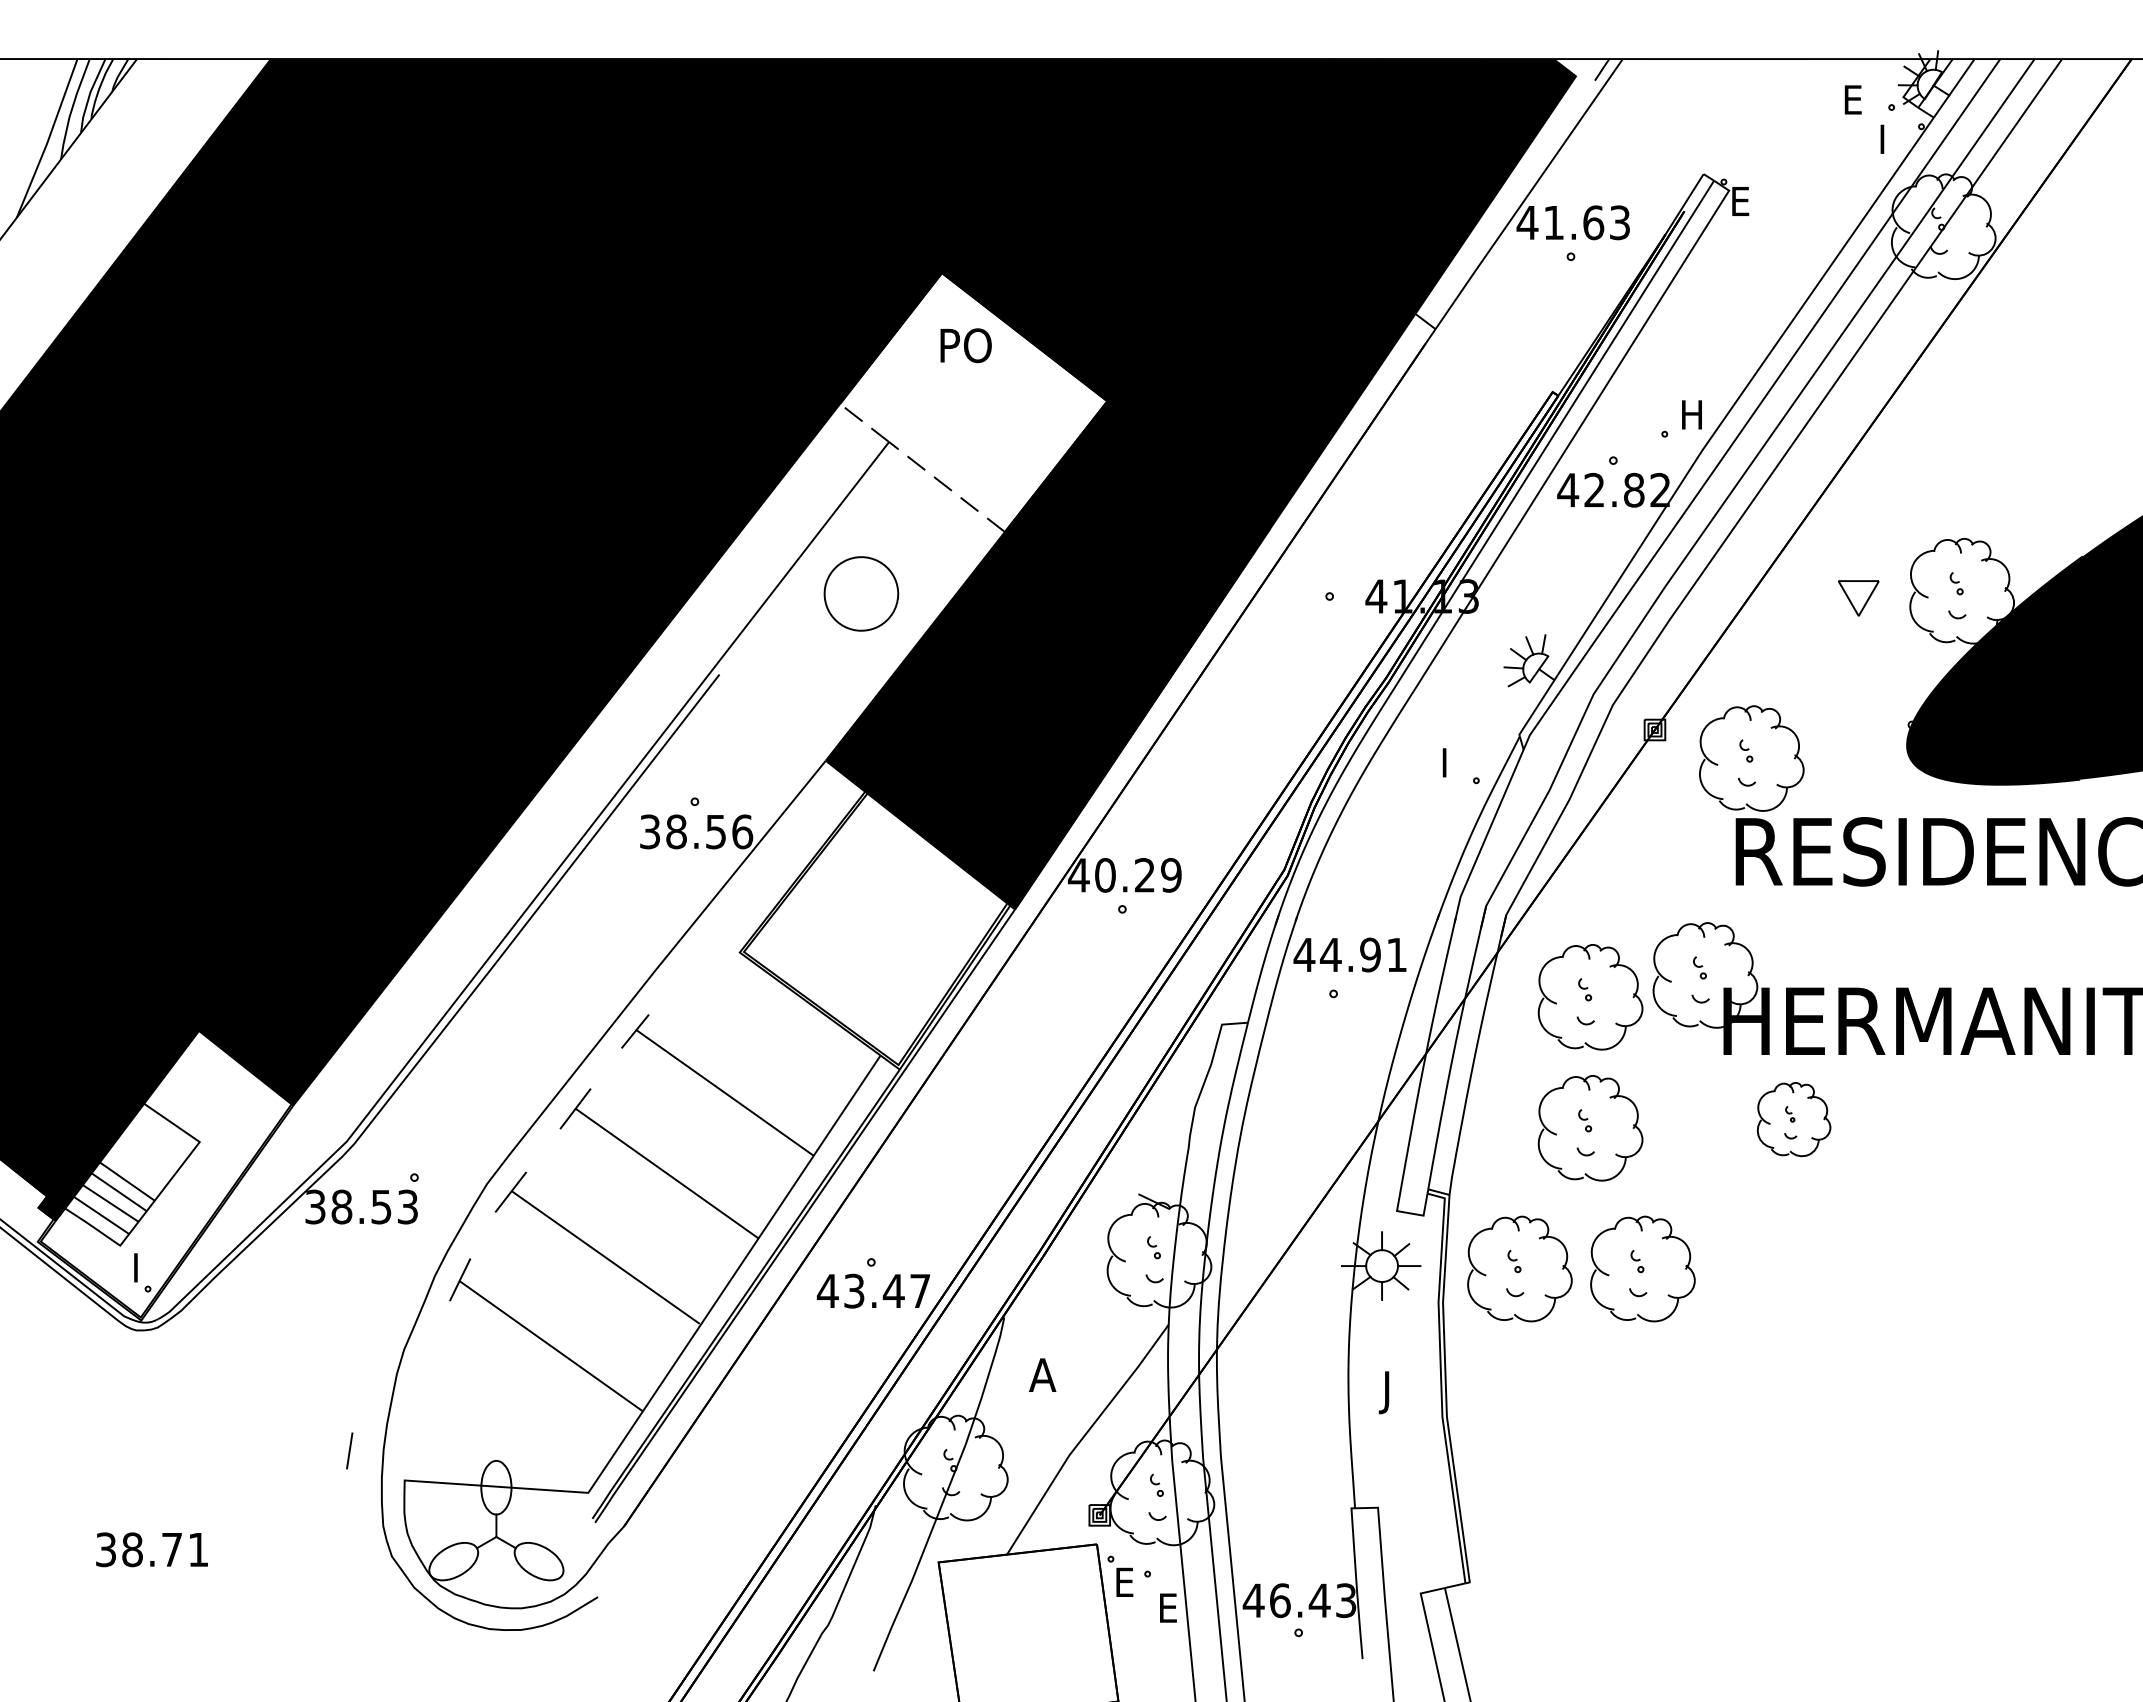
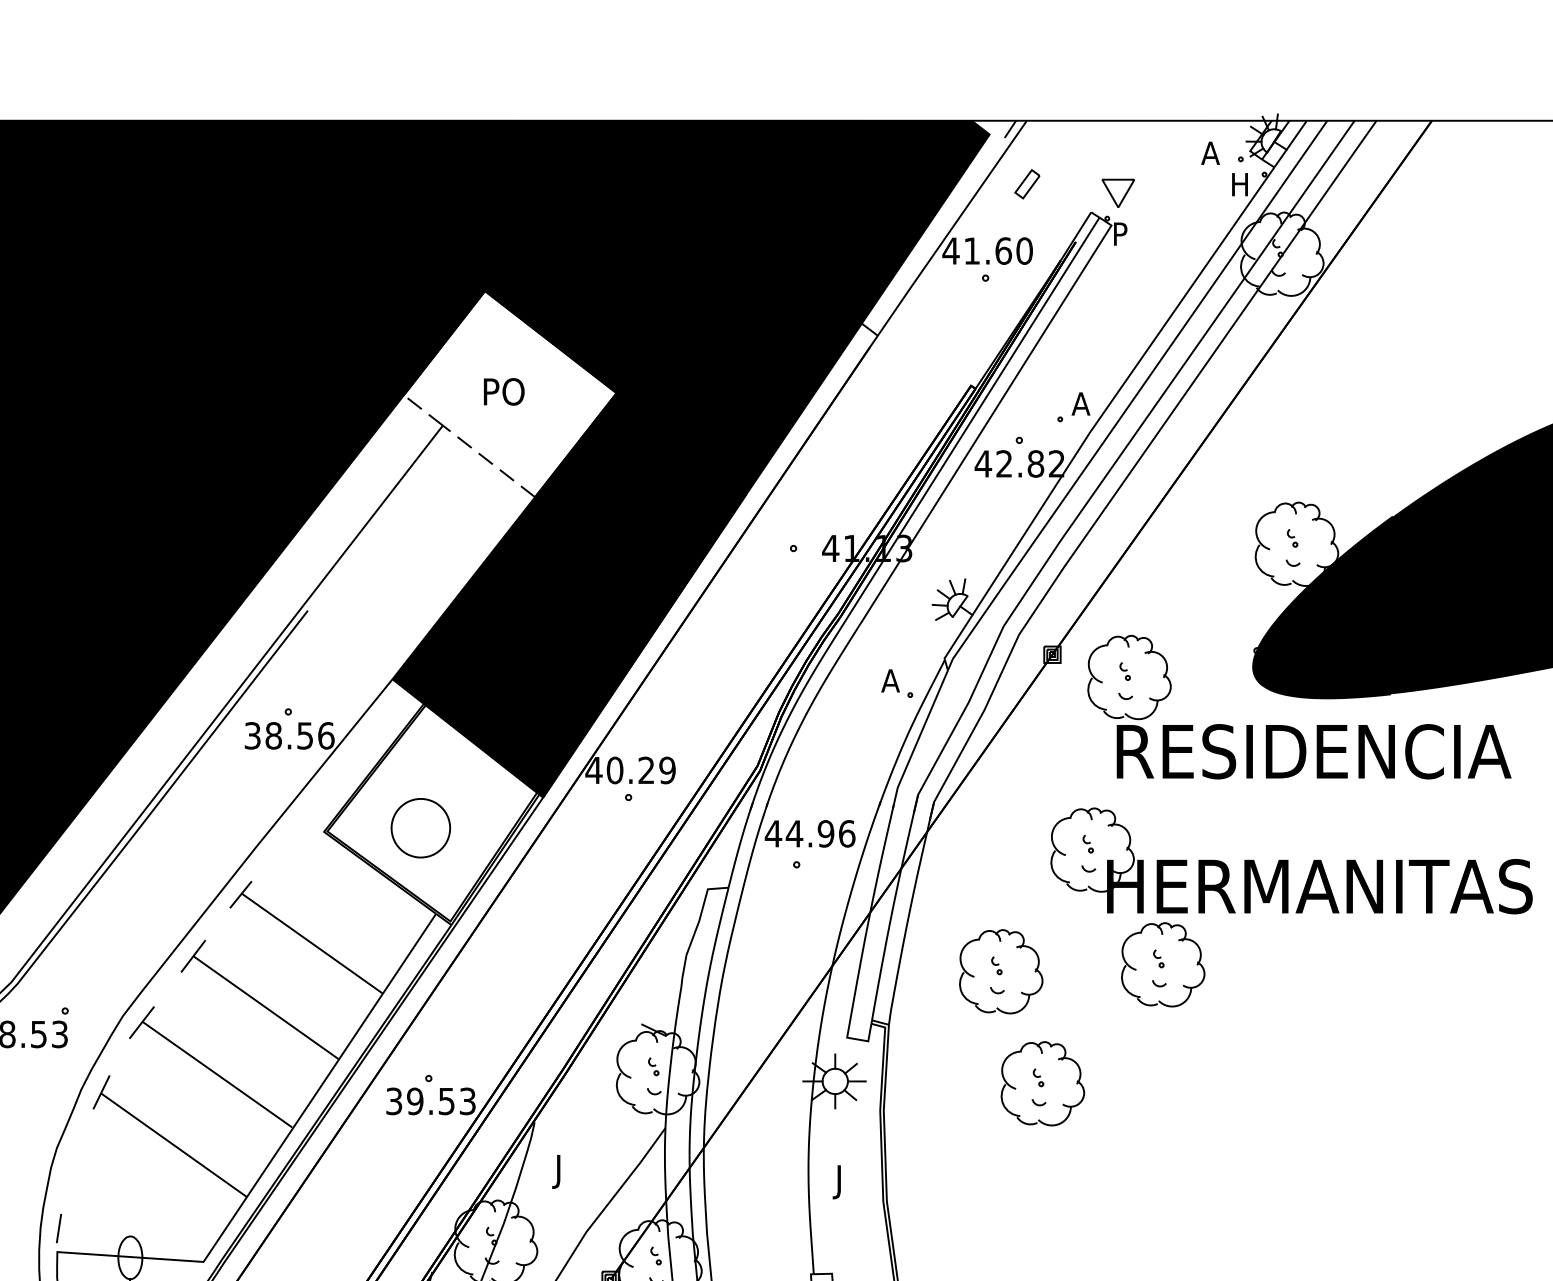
text: (1853, 99) -> (1210, 152), E -> A
part: (1623, 138) -> (1027, 183), added
text: (1892, 138) -> (1241, 183), I -> H
text: (1742, 201) -> (1122, 234), E -> P
text: (1619, 222) -> (1024, 250), 41.63 -> 41.60
text: (965, 345) -> (503, 391), moved
text: (1690, 414) -> (1080, 403), H -> A
part: (861, 593) -> (420, 827), moved
part: (1858, 598) -> (1118, 193), moved
text: (1451, 762) -> (890, 680), I -> A
text: (1396, 954) -> (846, 833), 44.91 -> 44.96
part: (1590, 997) -> (1001, 867), removed
part: (1793, 1119) -> (1162, 964), size x1.43
part: (1519, 1268) -> (944, 1083), removed
text: (873, 1290) -> (430, 1100), 43.47 -> 39.53
text: (1041, 1379) -> (564, 1171), A -> J
line: (349, 1450) -> (58, 1228), moved

